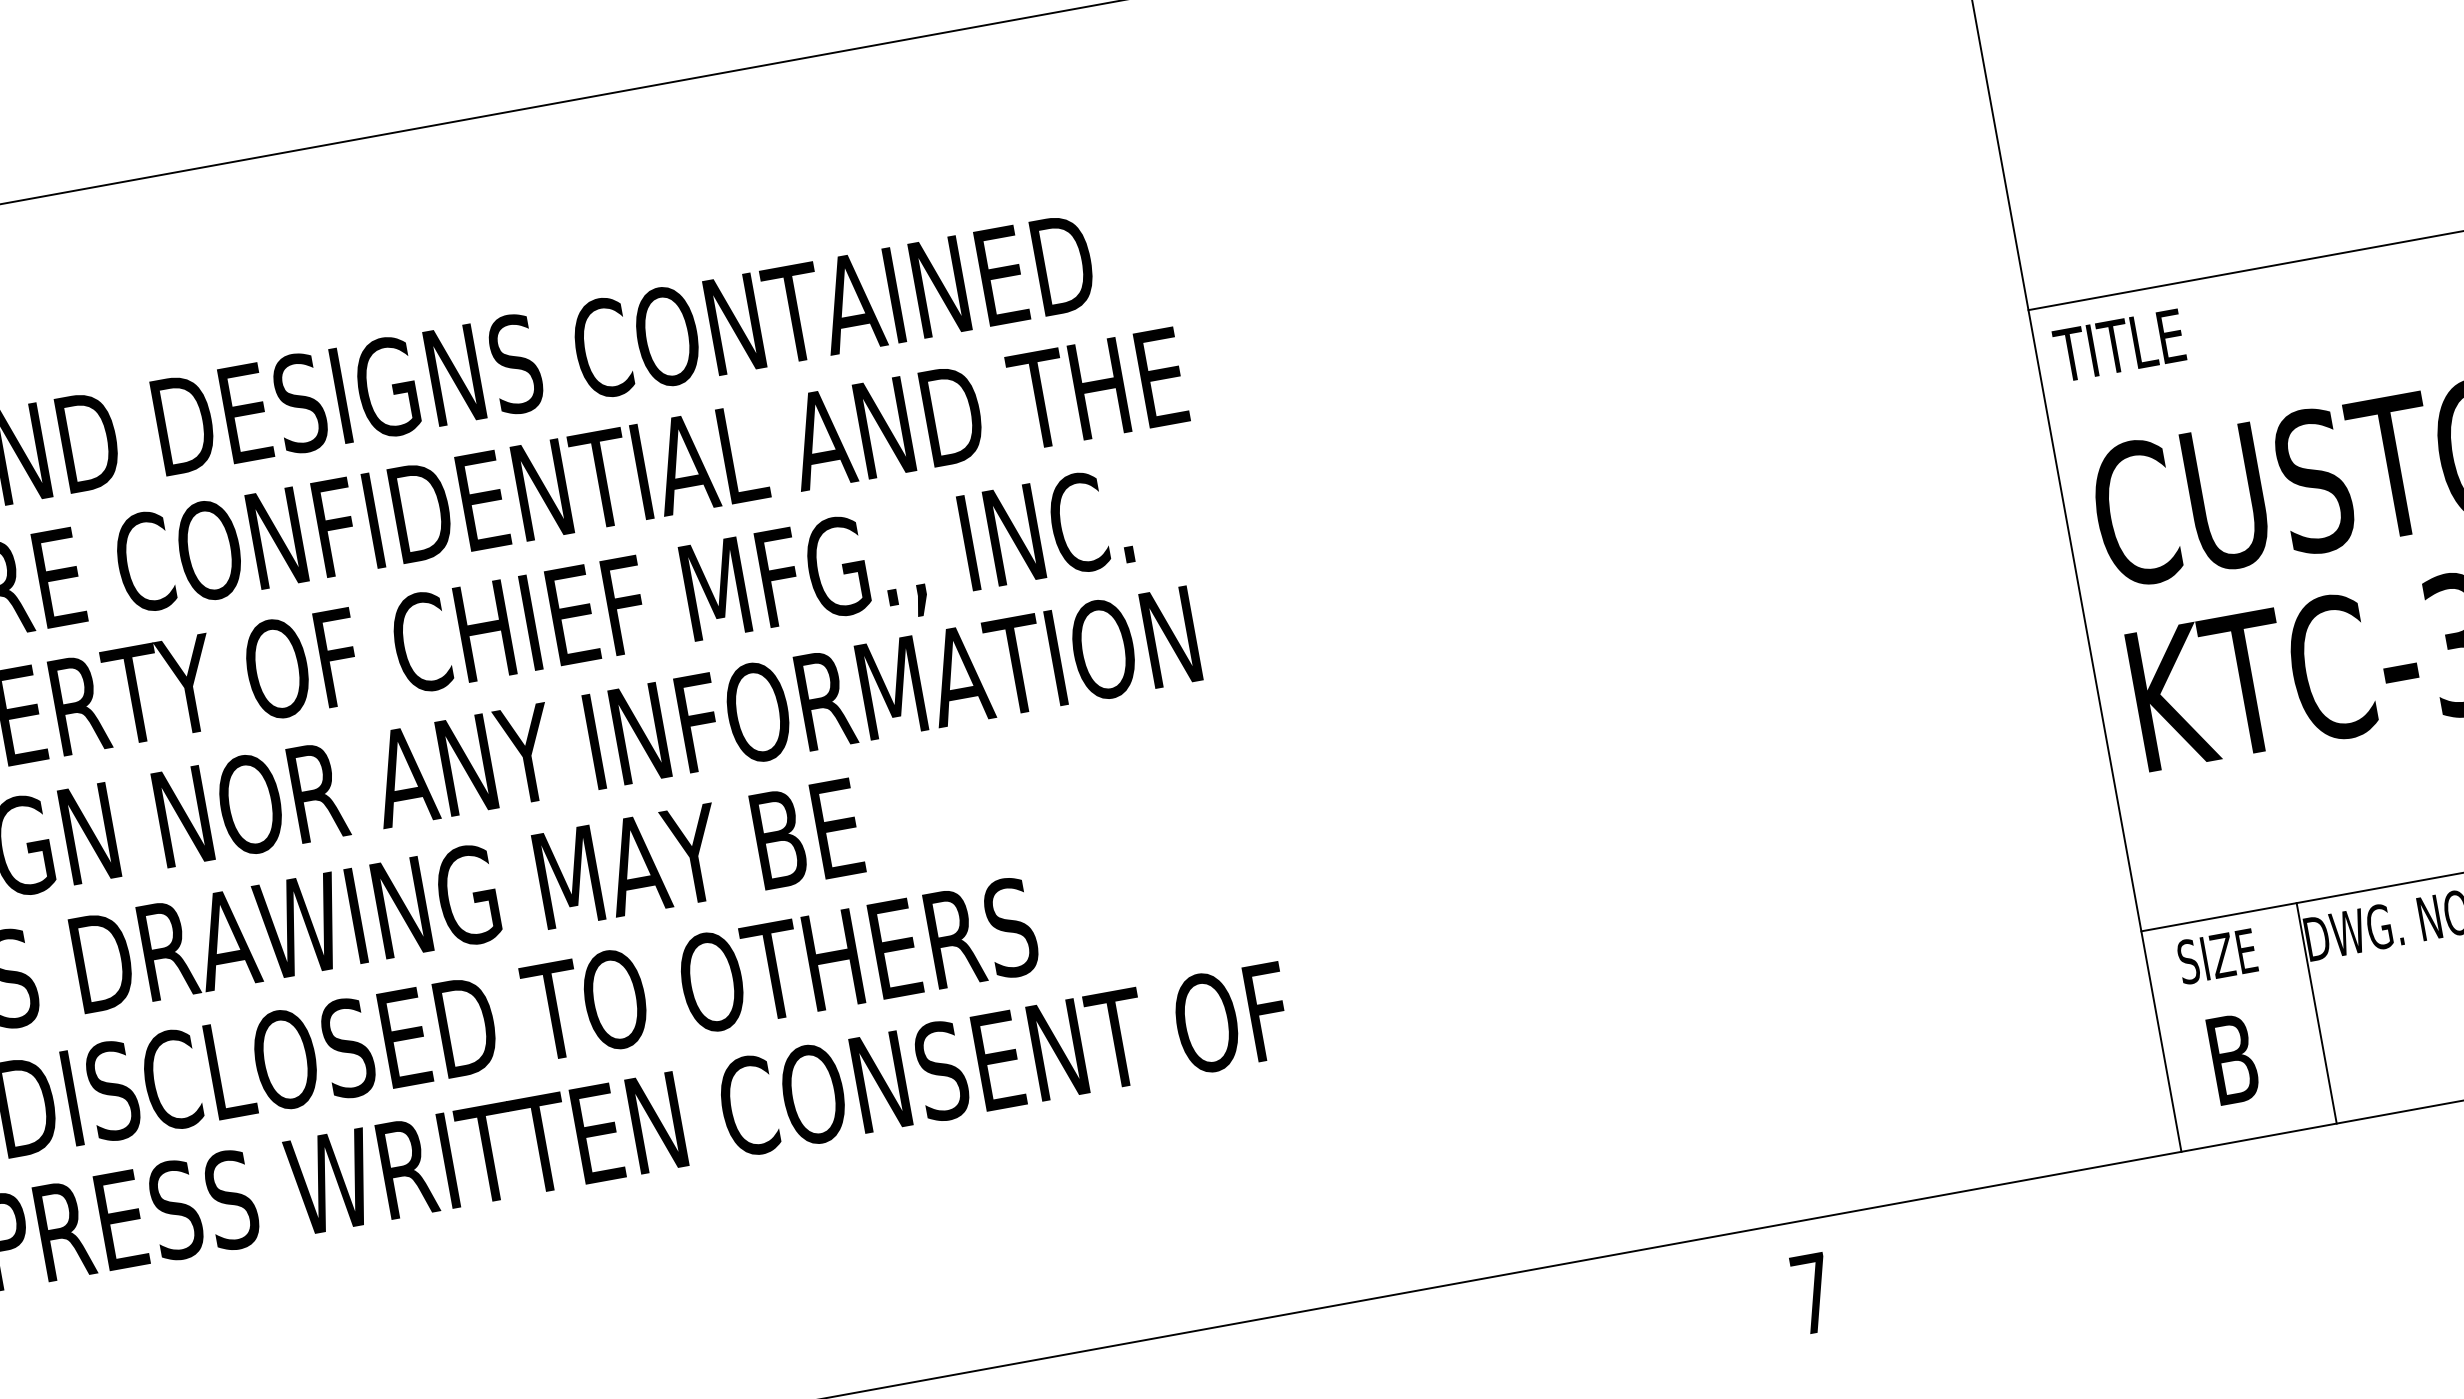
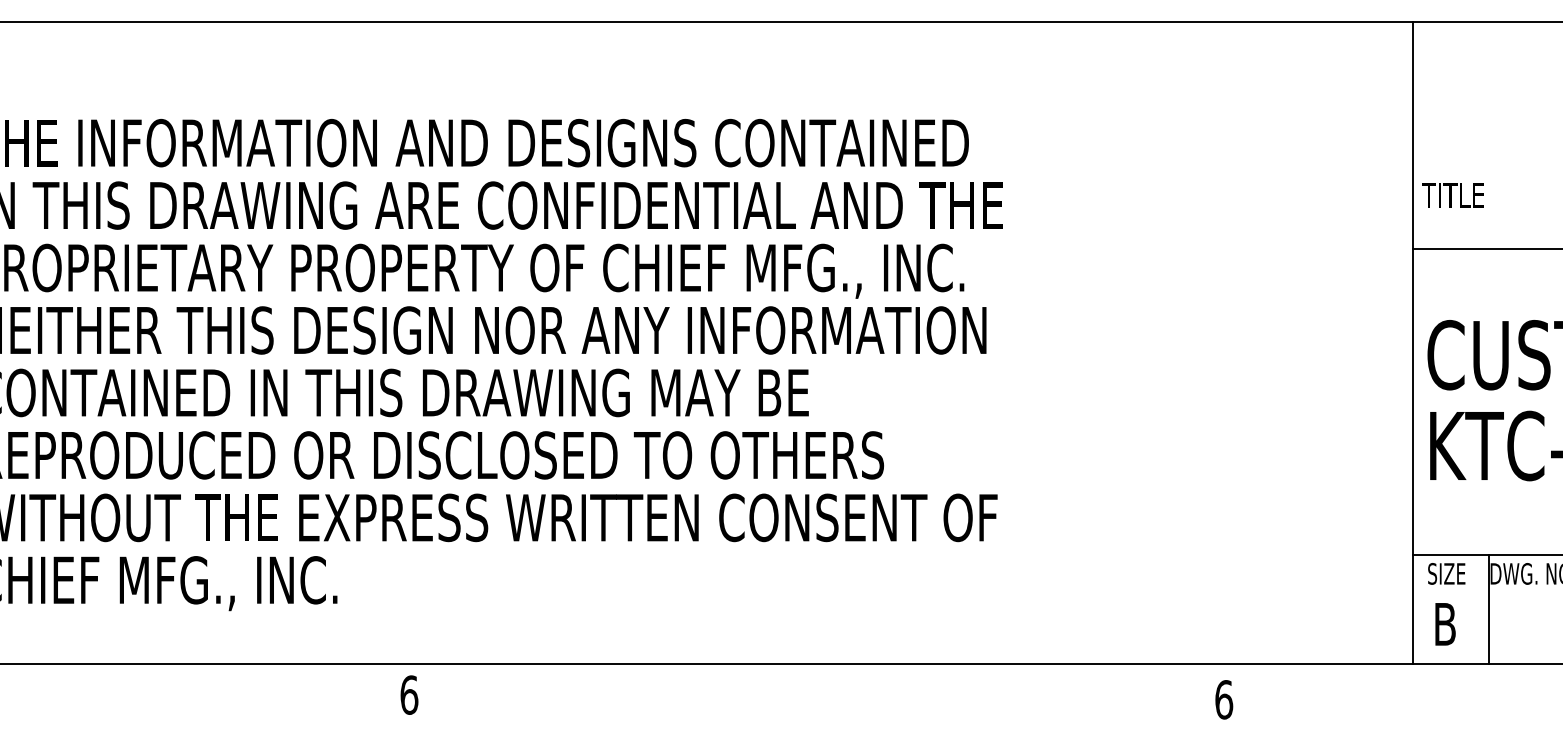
text: (2118, 345) -> (1452, 195), moved
text: (1813, 1292) -> (1224, 699), 7 -> 6

